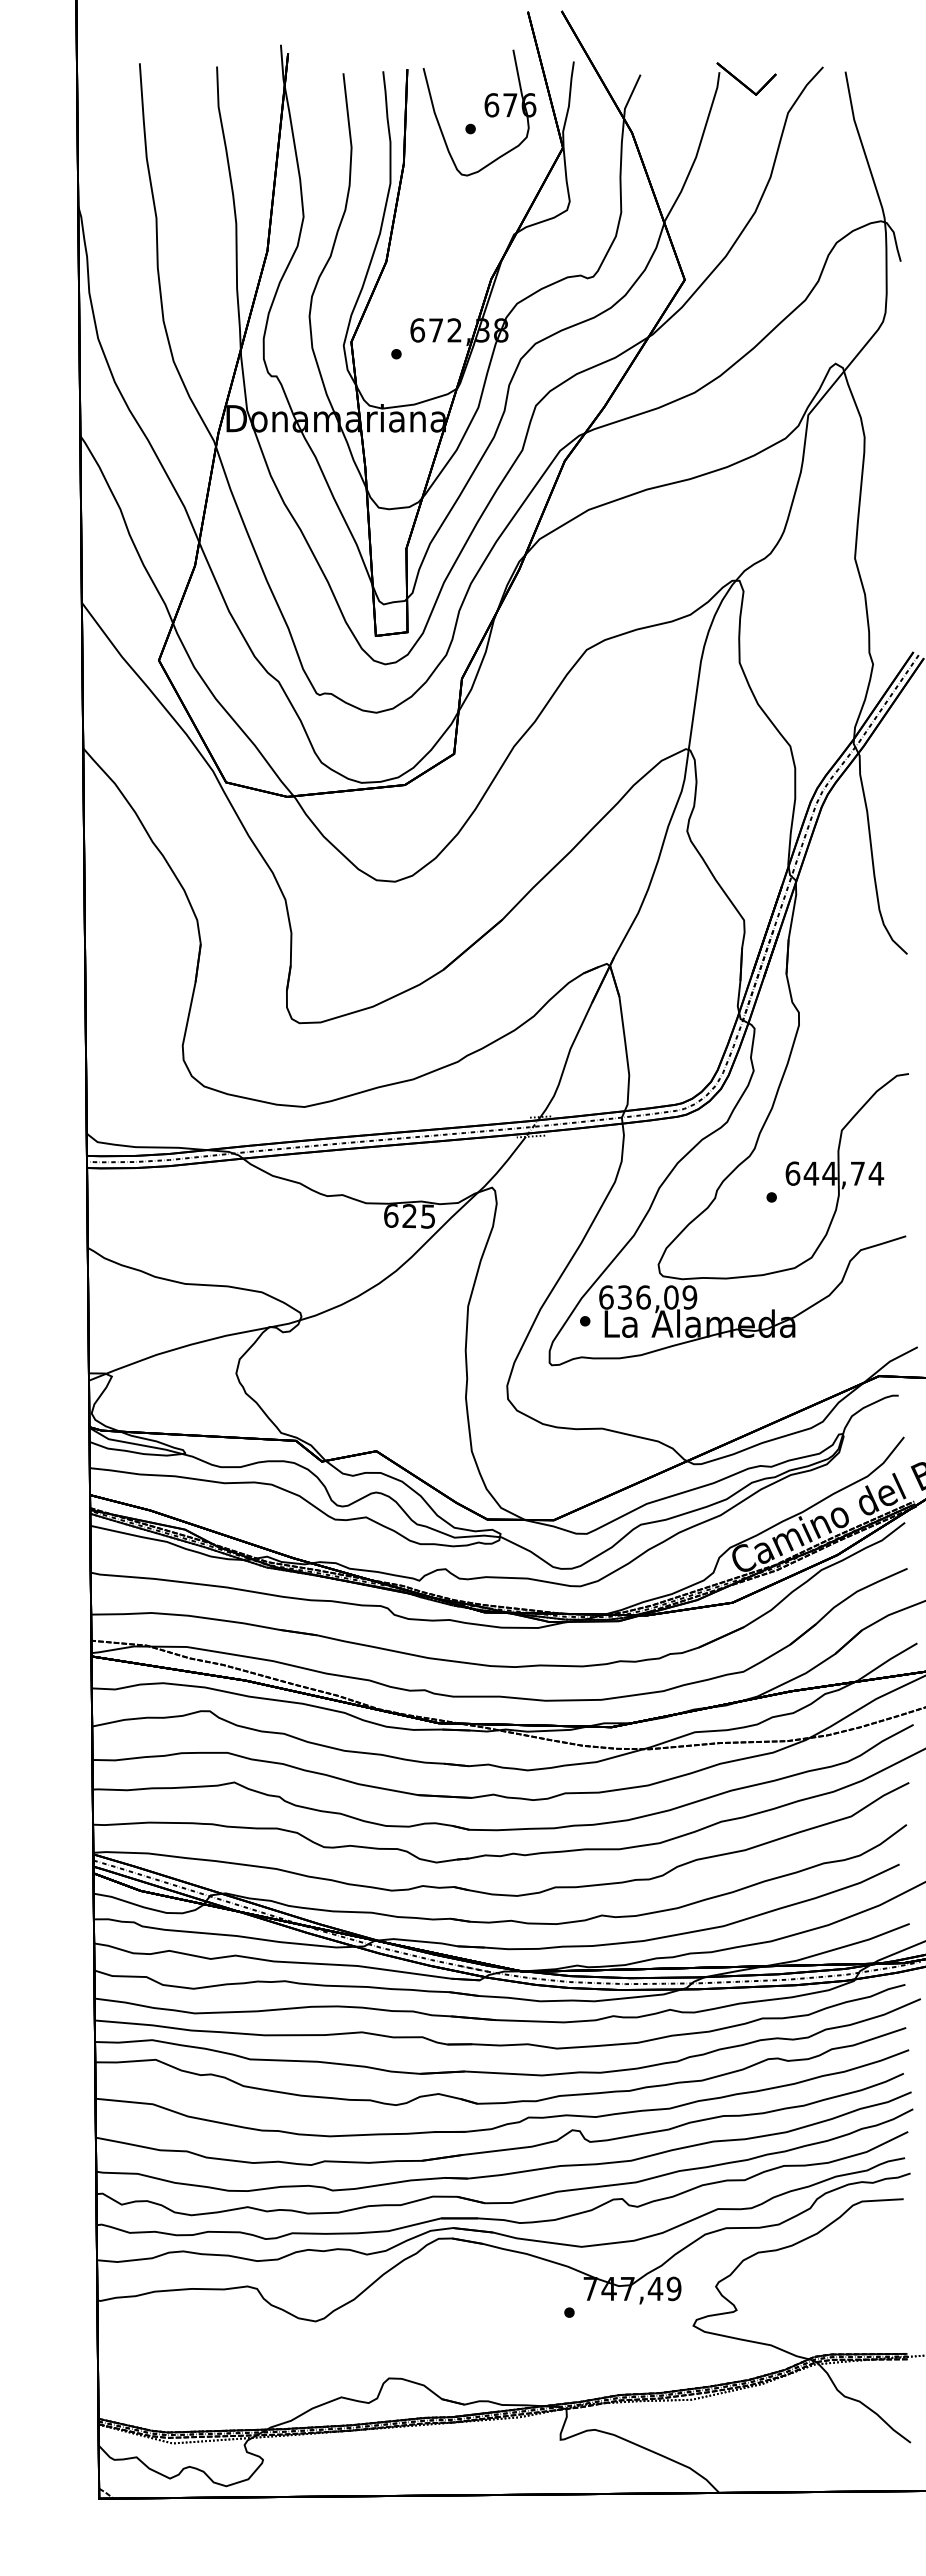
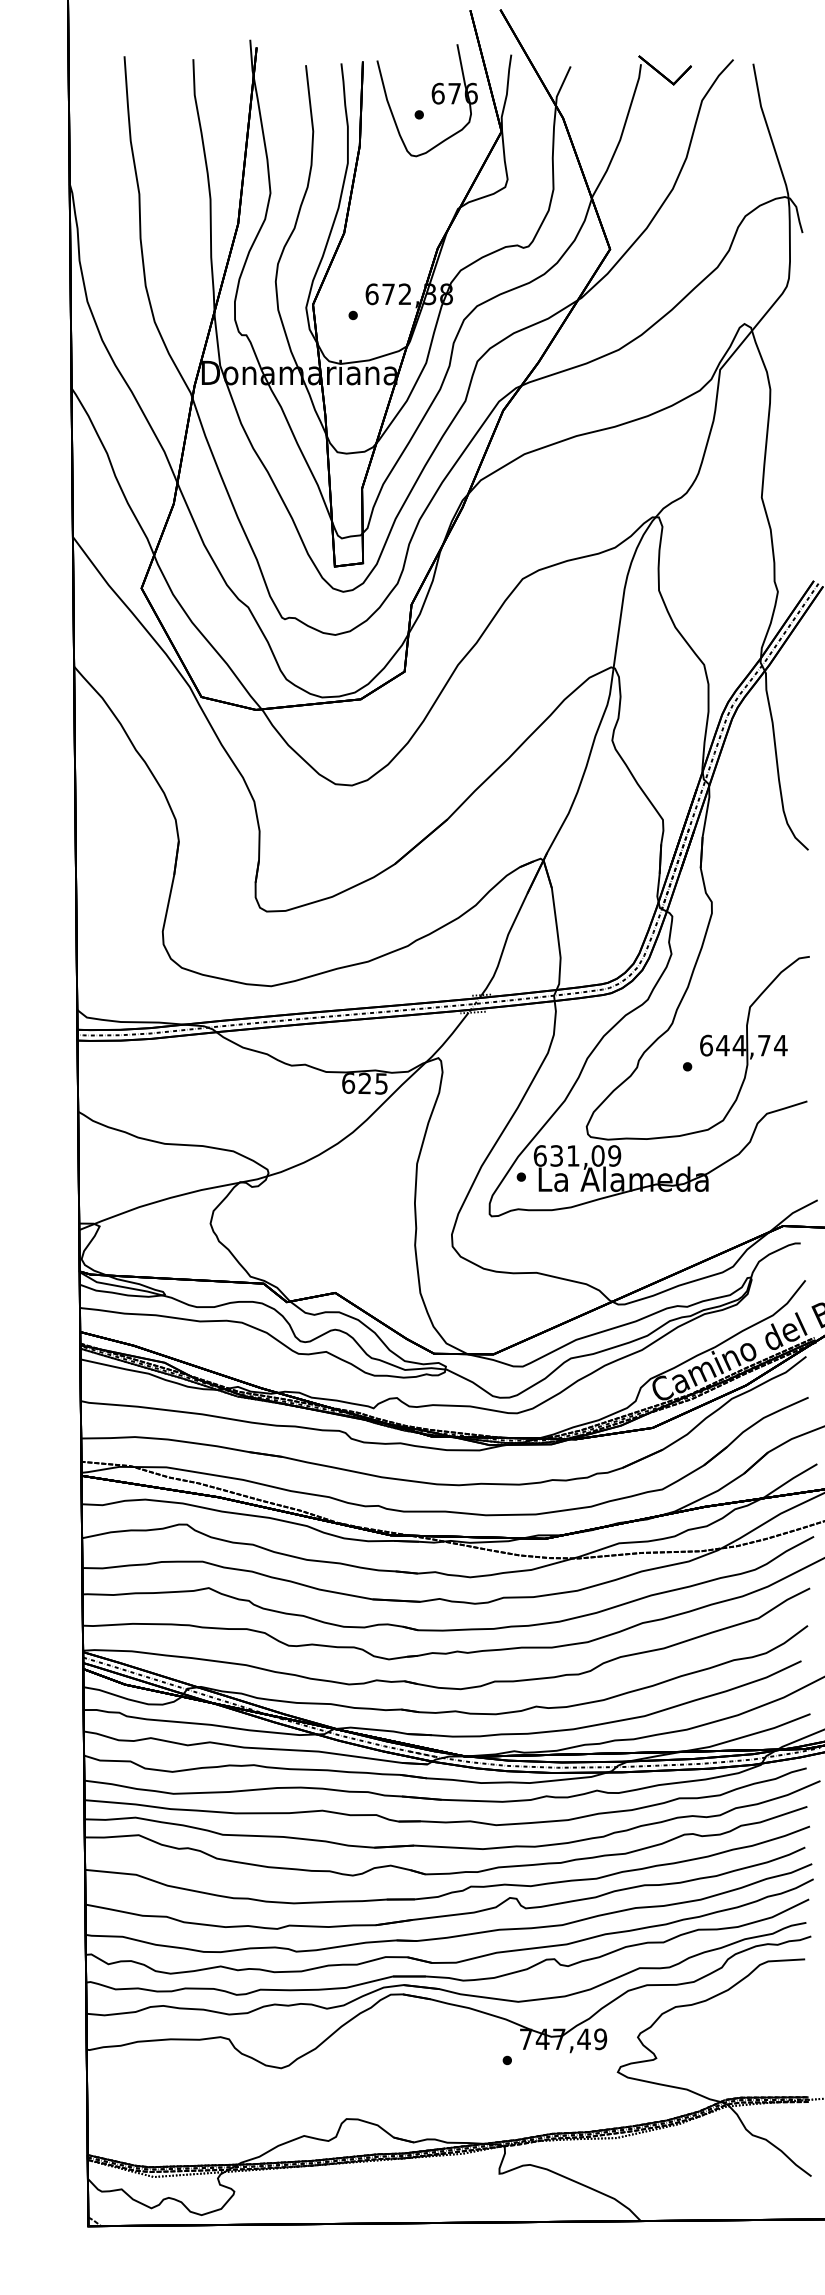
text: (643, 1297) -> (573, 1155), 636,09 -> 631,09

